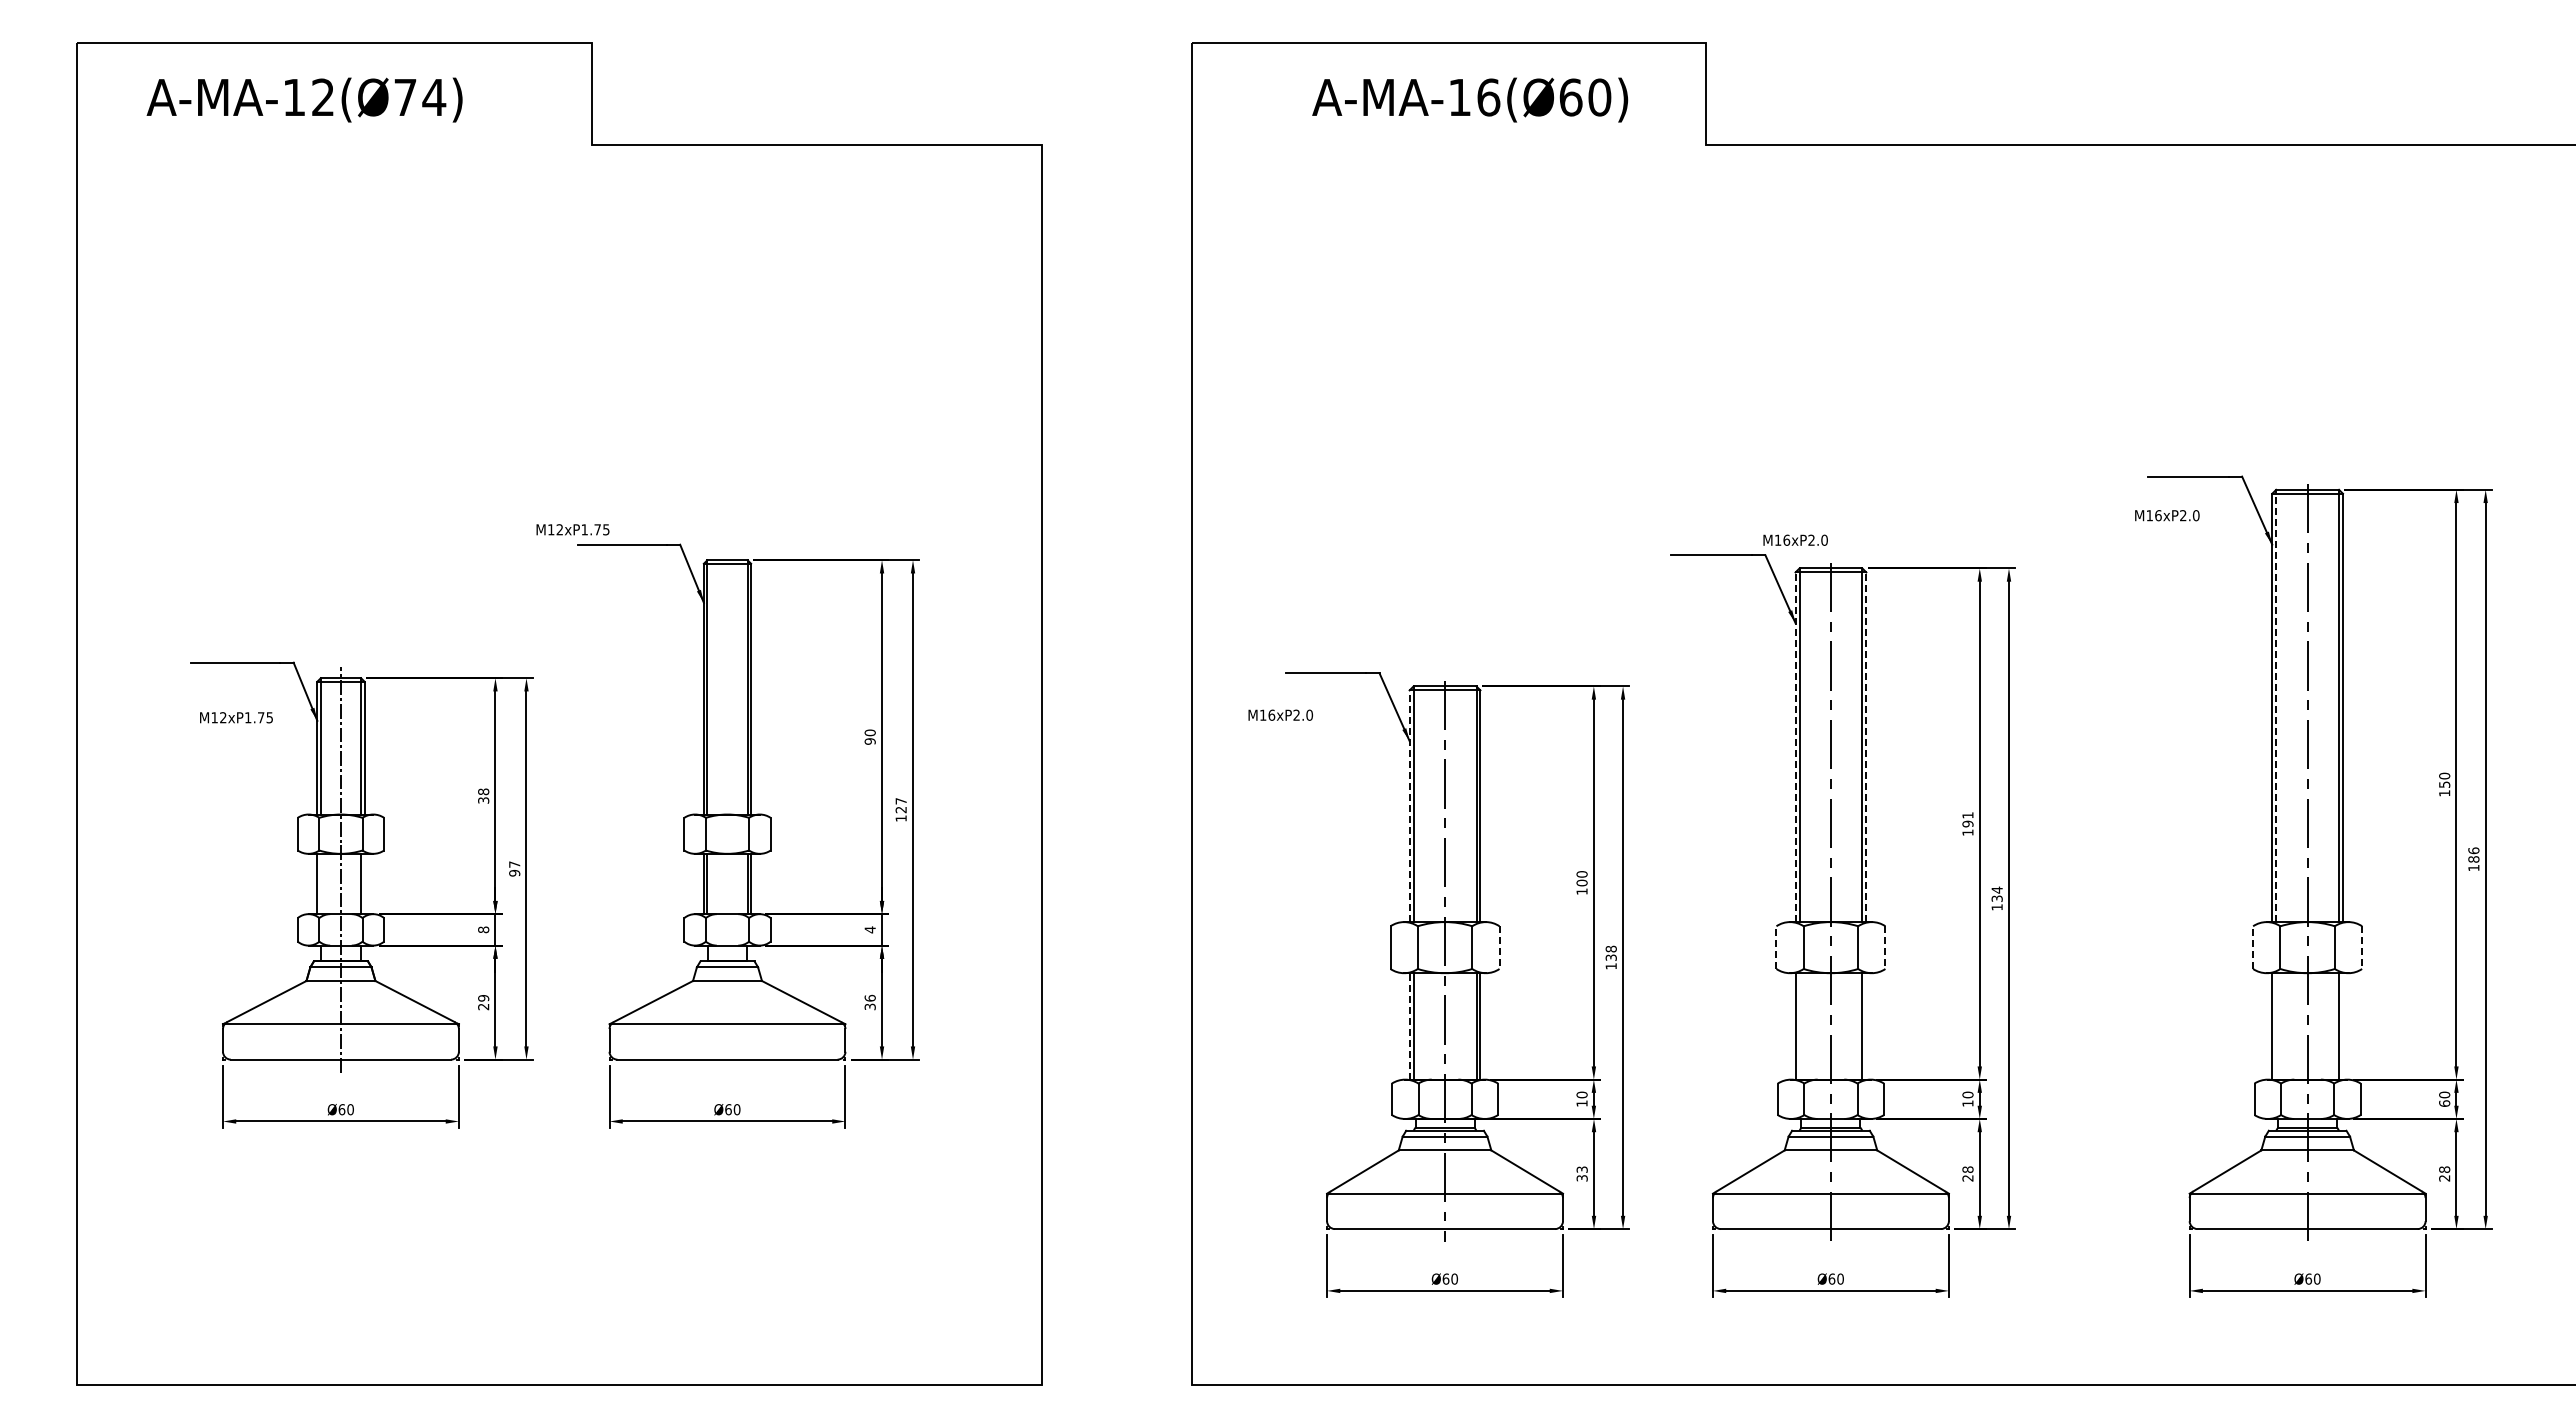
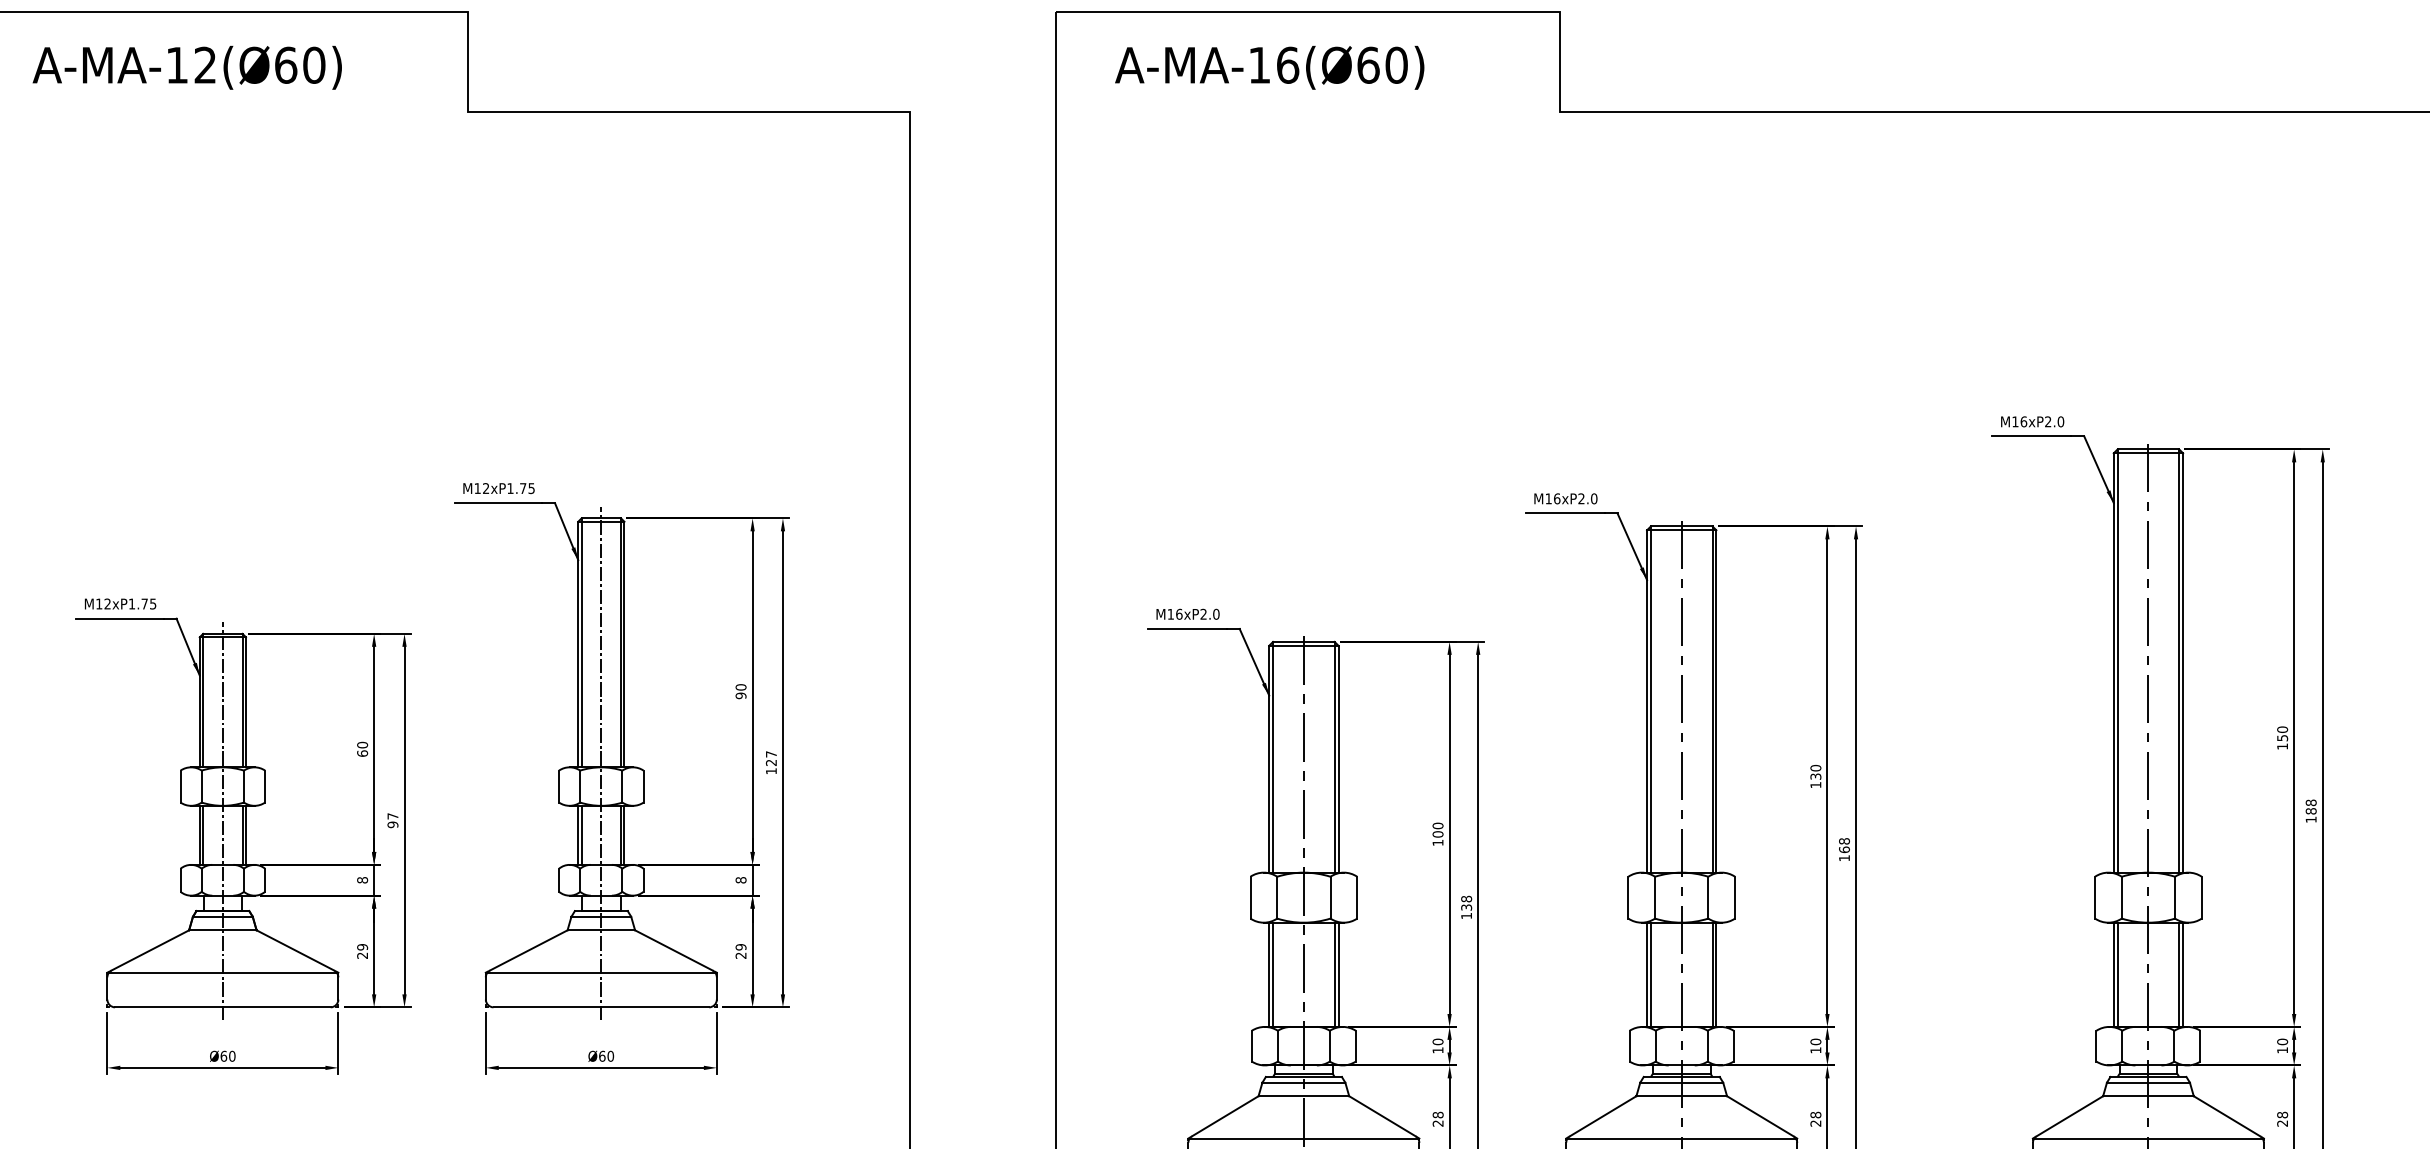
text: (420, 97) -> (300, 65), A-MA-12(Ø74) -> A-MA-12(Ø60)
text: (1470, 99) -> (1270, 67), moved
text: (2167, 515) -> (2032, 421), moved
text: (572, 529) -> (498, 488), moved
text: (1795, 539) -> (1565, 498), moved
line: (2276, 705) -> (2117, 660), dashed -> solid
text: (1280, 714) -> (1187, 613), moved
text: (236, 717) -> (120, 603), moved
line: (1795, 747) -> (1647, 701), dashed -> solid
line: (1866, 747) -> (1716, 701), dashed -> solid
text: (483, 795) -> (362, 748), 38 -> 60
line: (1409, 806) -> (1269, 759), dashed -> solid
line: (727, 810) -> (601, 763), added
text: (1967, 819) -> (1815, 772), 191 -> 130
text: (2473, 850) -> (2310, 802), 186 -> 188
line: (320, 883) -> (202, 834), added
line: (364, 883) -> (245, 834), added
text: (1996, 894) -> (1843, 845), 134 -> 168
text: (869, 929) -> (740, 879), 4 -> 8
line: (1776, 947) -> (1628, 897), dashed -> solid
line: (2253, 947) -> (2095, 897), dashed -> solid
line: (1499, 948) -> (1357, 898), dashed -> solid
line: (1885, 948) -> (1735, 898), dashed -> solid
line: (2362, 948) -> (2202, 898), dashed -> solid
text: (869, 1002) -> (740, 951), 36 -> 29
line: (1409, 1025) -> (1269, 973), dashed -> solid
line: (1799, 1026) -> (1650, 974), added
line: (1866, 1026) -> (1716, 974), added
line: (2276, 1026) -> (2117, 974), added
line: (2343, 1026) -> (2183, 974), added
text: (2444, 1103) -> (2282, 1050), 60 -> 10
text: (1581, 1173) -> (1437, 1118), 33 -> 28

